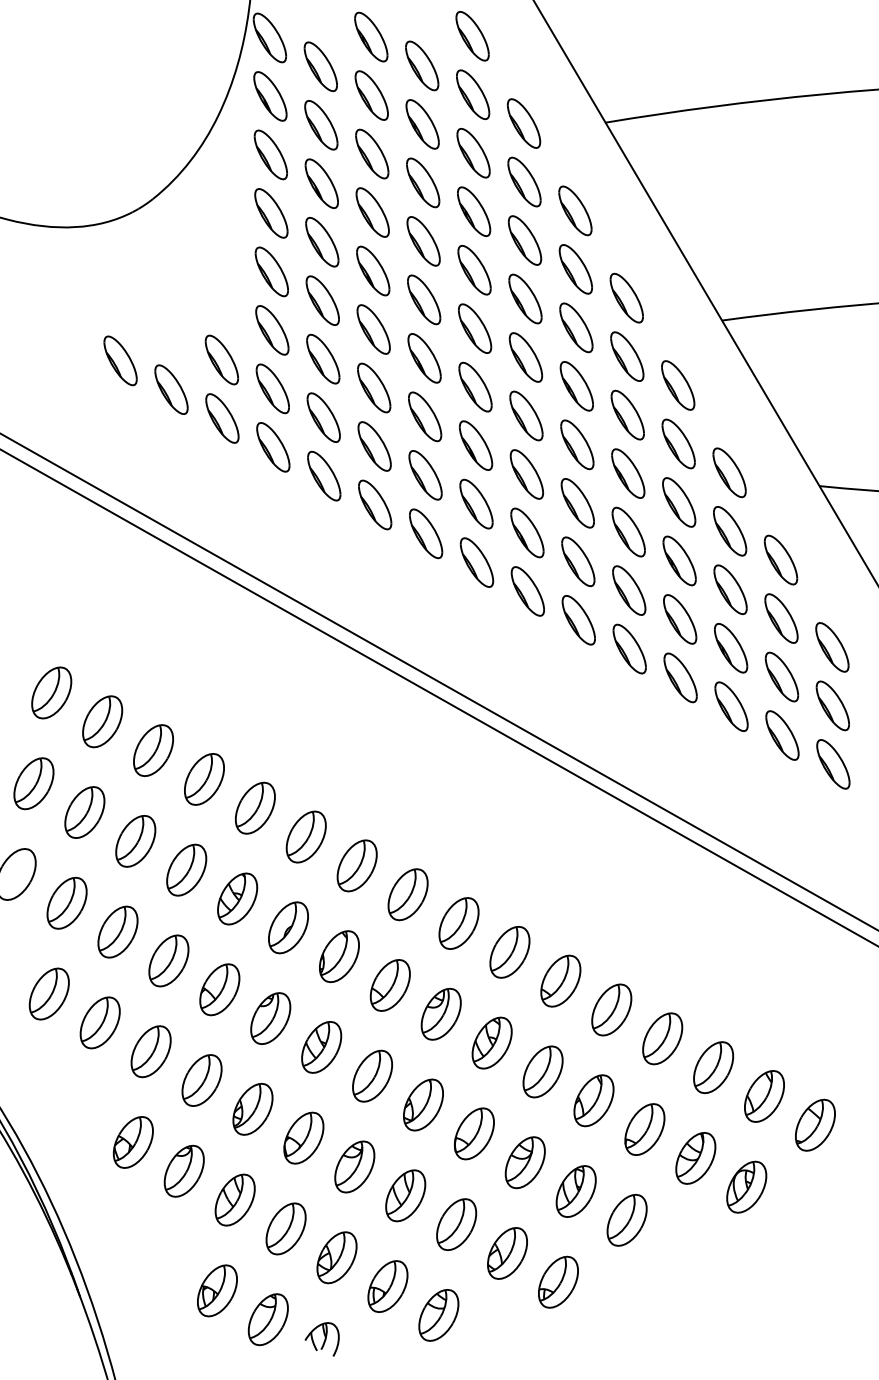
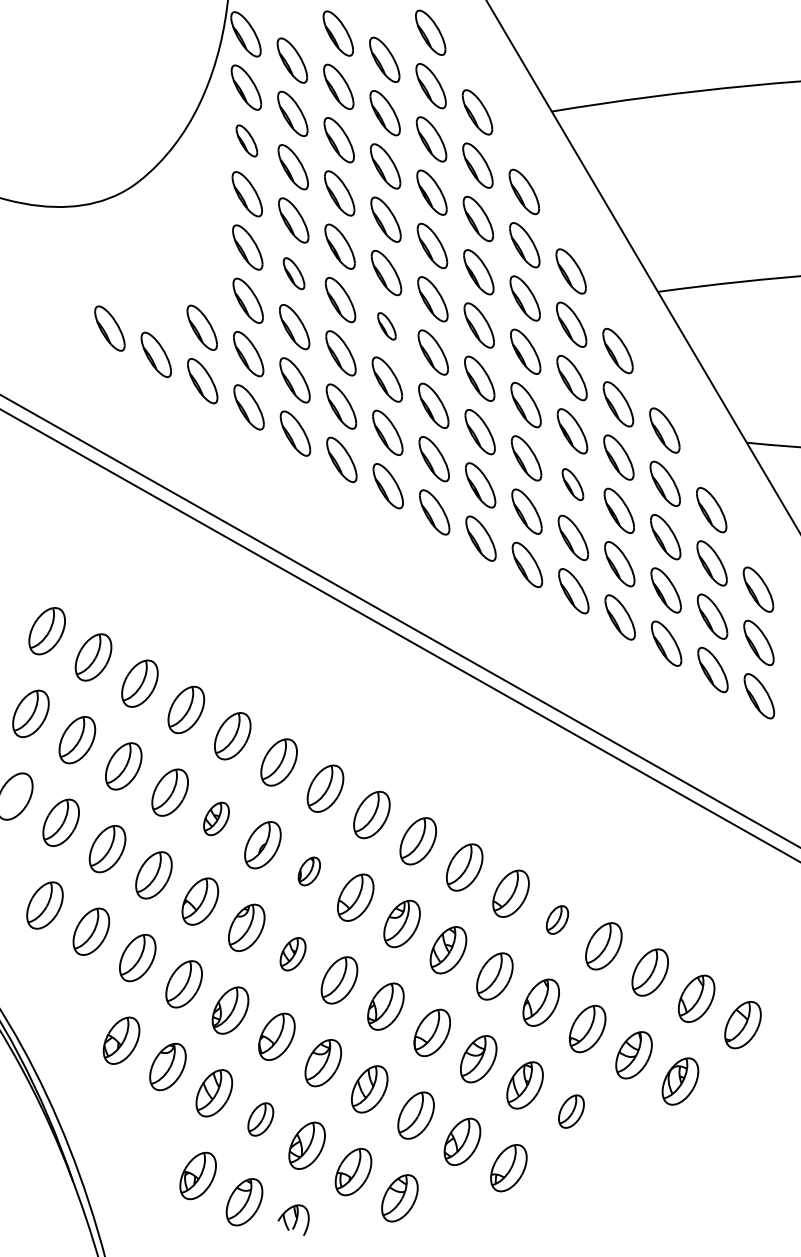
part: (270, 154) -> (246, 140), size x0.7
part: (322, 300) -> (293, 273), size x0.7
part: (424, 358) -> (386, 326), size x0.6
part: (628, 531) -> (572, 484), size x0.7
part: (237, 898) -> (216, 818), size x0.7
part: (339, 956) -> (309, 871), size x0.6
part: (611, 1009) -> (557, 919), size x0.6
part: (320, 1047) -> (292, 954), size x0.7
part: (627, 1220) -> (571, 1111), size x0.7
part: (285, 1228) -> (260, 1119), size x0.7

